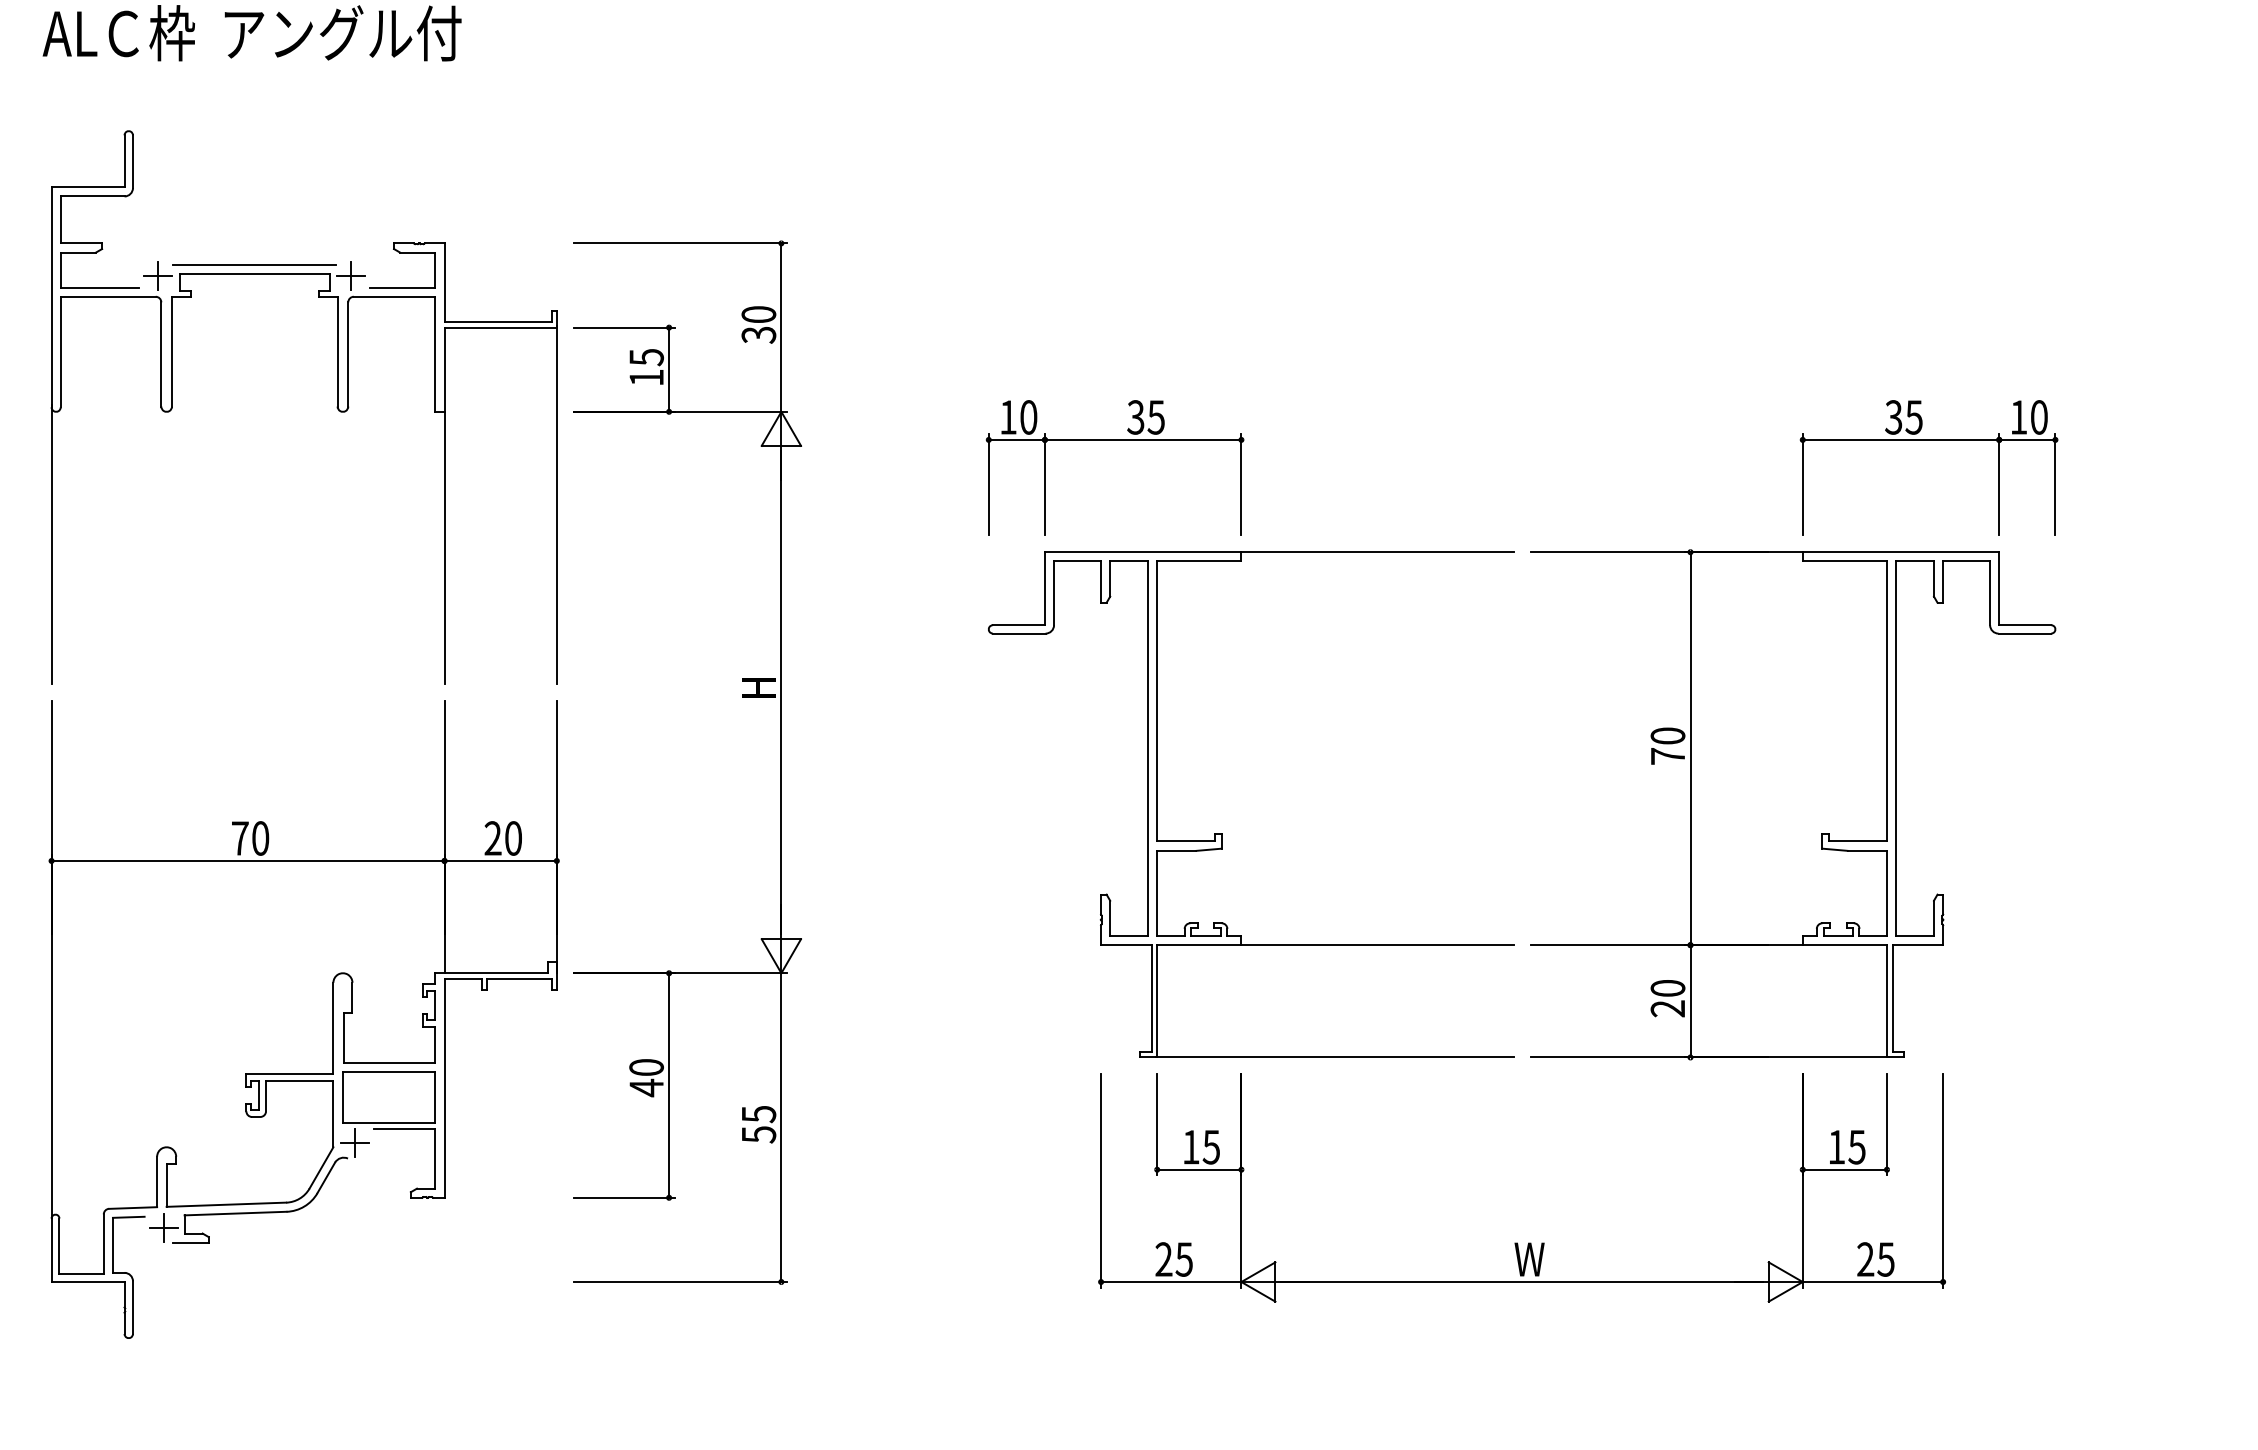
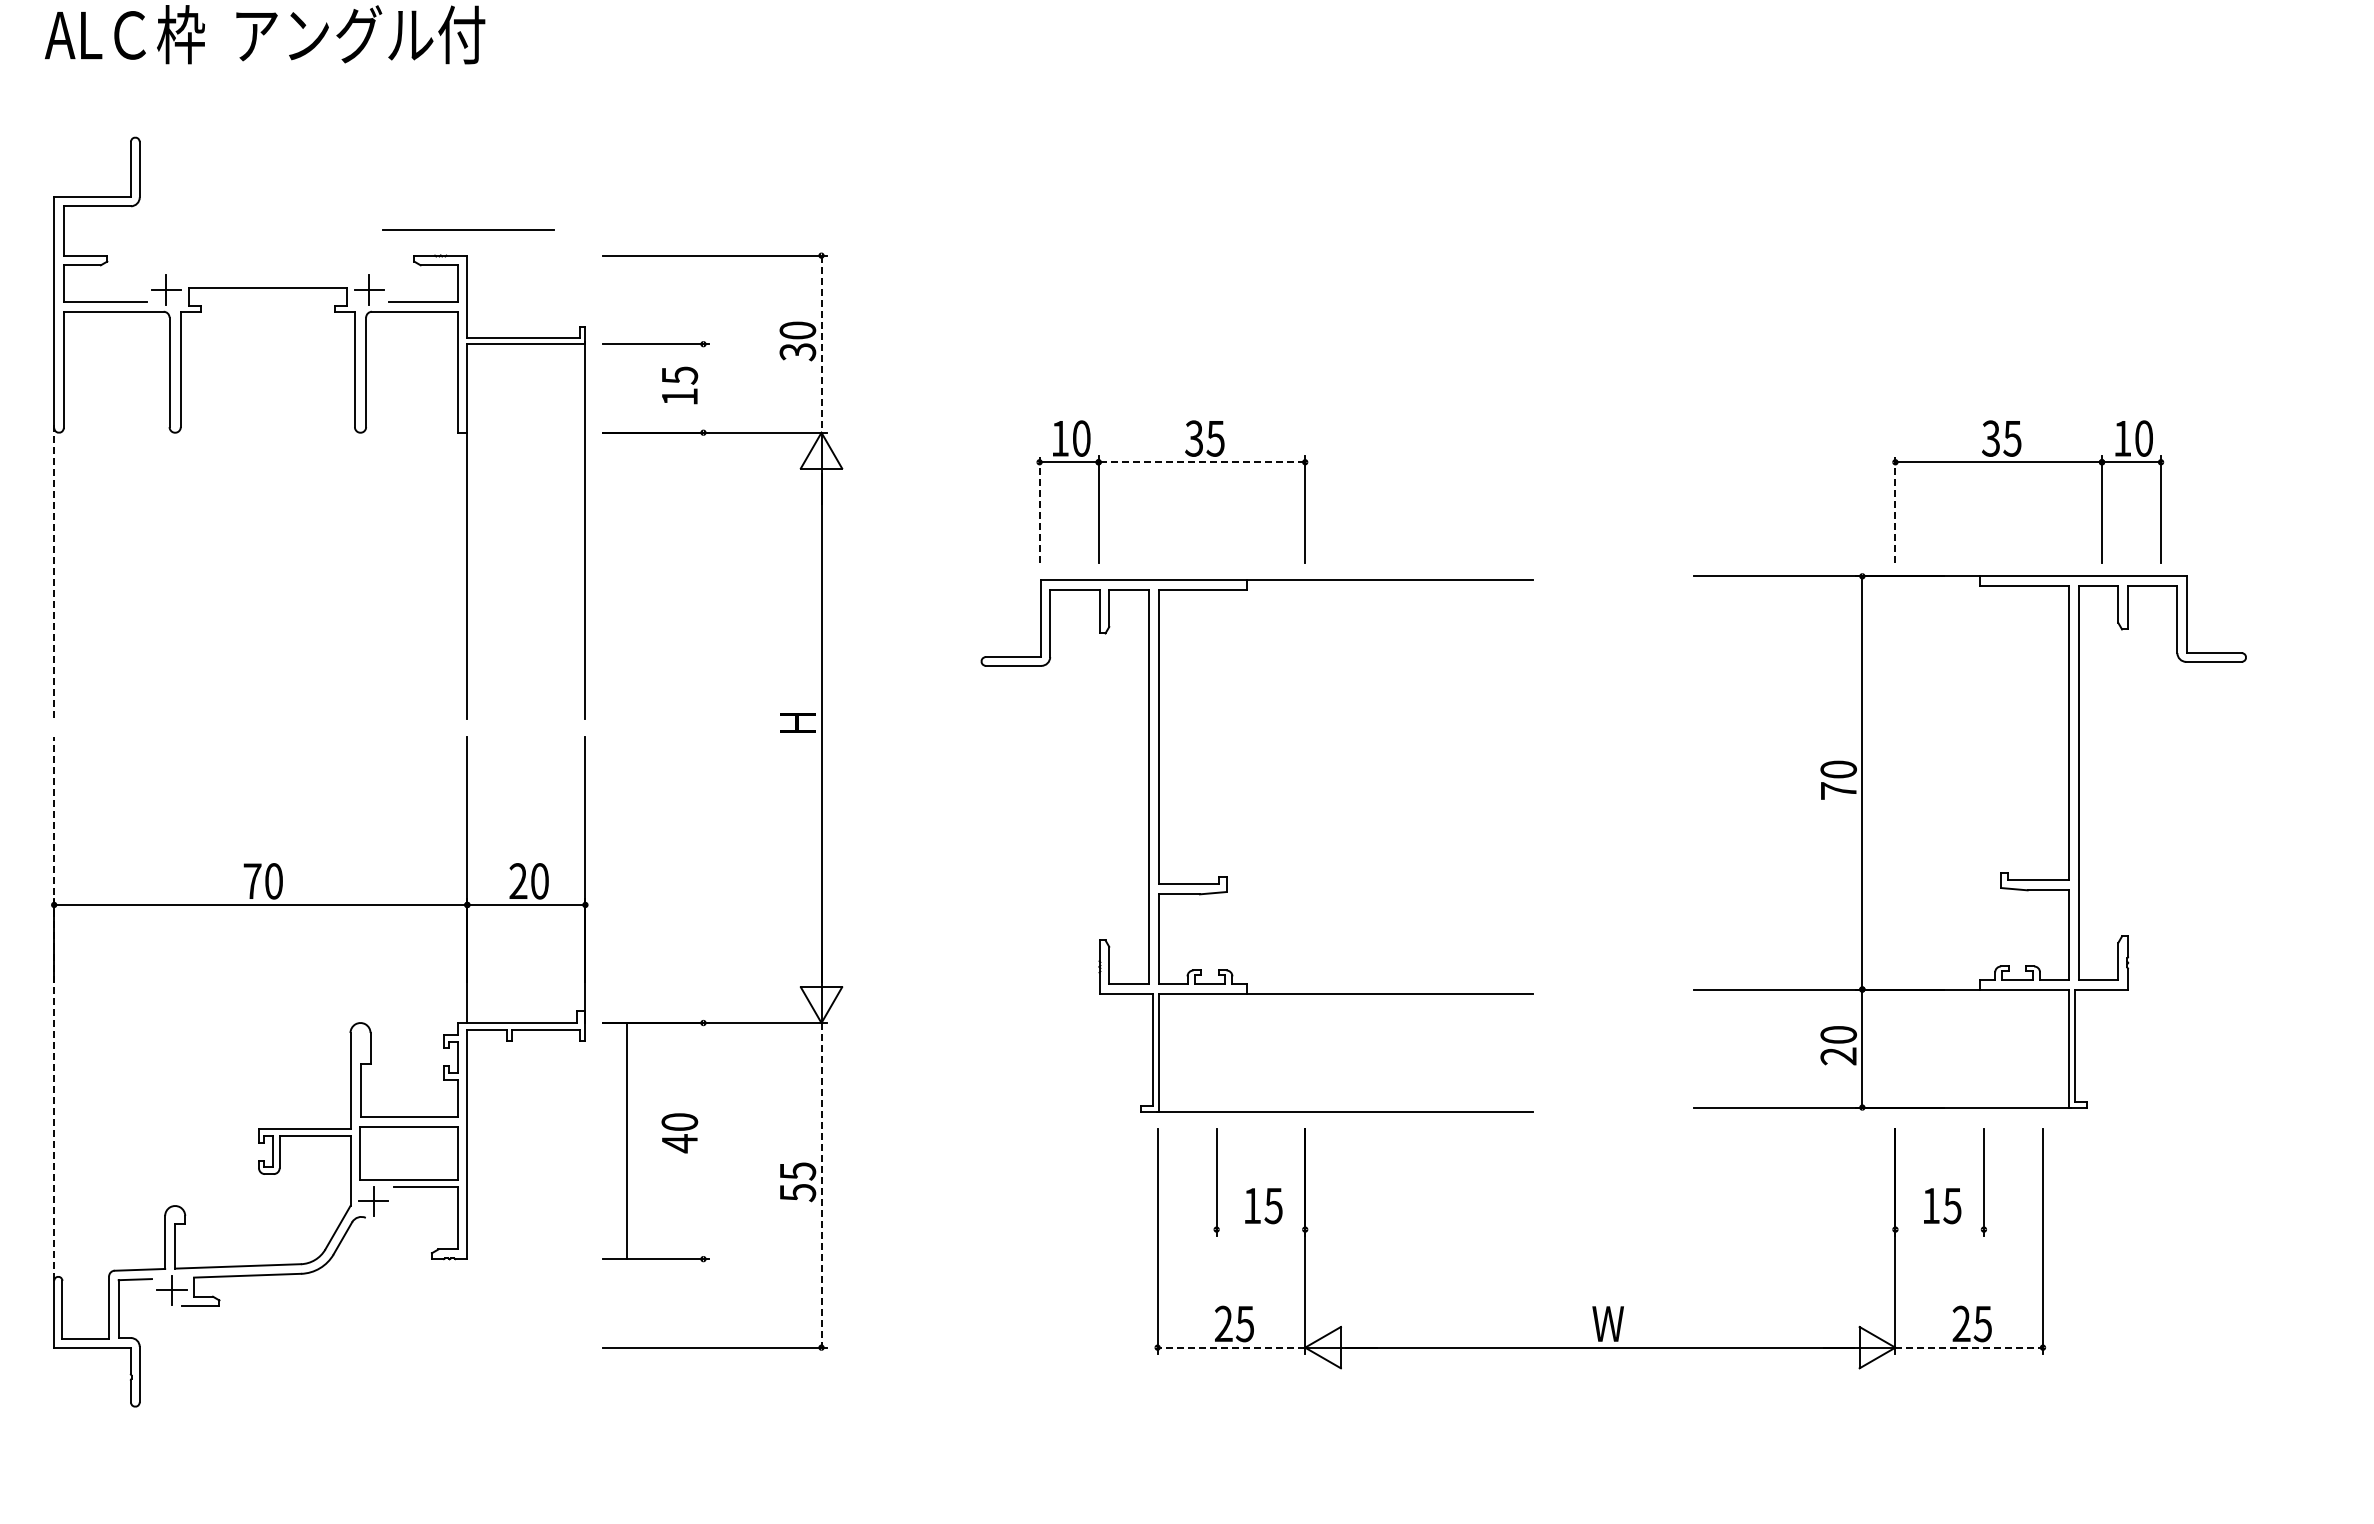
line: (254, 265) -> (468, 229), moved
line: (781, 327) -> (821, 344), solid -> dashed
line: (669, 369) -> (703, 388), removed
line: (1142, 440) -> (1201, 462), solid -> dashed
line: (988, 484) -> (1039, 509), solid -> dashed
line: (1802, 484) -> (1895, 509), solid -> dashed
line: (51, 544) -> (54, 572), solid -> dashed
part: (1792, 804) -> (1969, 841), moved
part: (1222, 833) -> (1227, 876), moved
line: (51, 959) -> (54, 1008), solid -> dashed
line: (669, 1085) -> (627, 1141), moved
line: (781, 1127) -> (821, 1185), solid -> dashed
line: (1198, 1169) -> (1260, 1229), removed
line: (1844, 1169) -> (1939, 1229), removed
line: (1171, 1281) -> (1231, 1347), solid -> dashed
line: (1873, 1281) -> (1969, 1347), solid -> dashed

